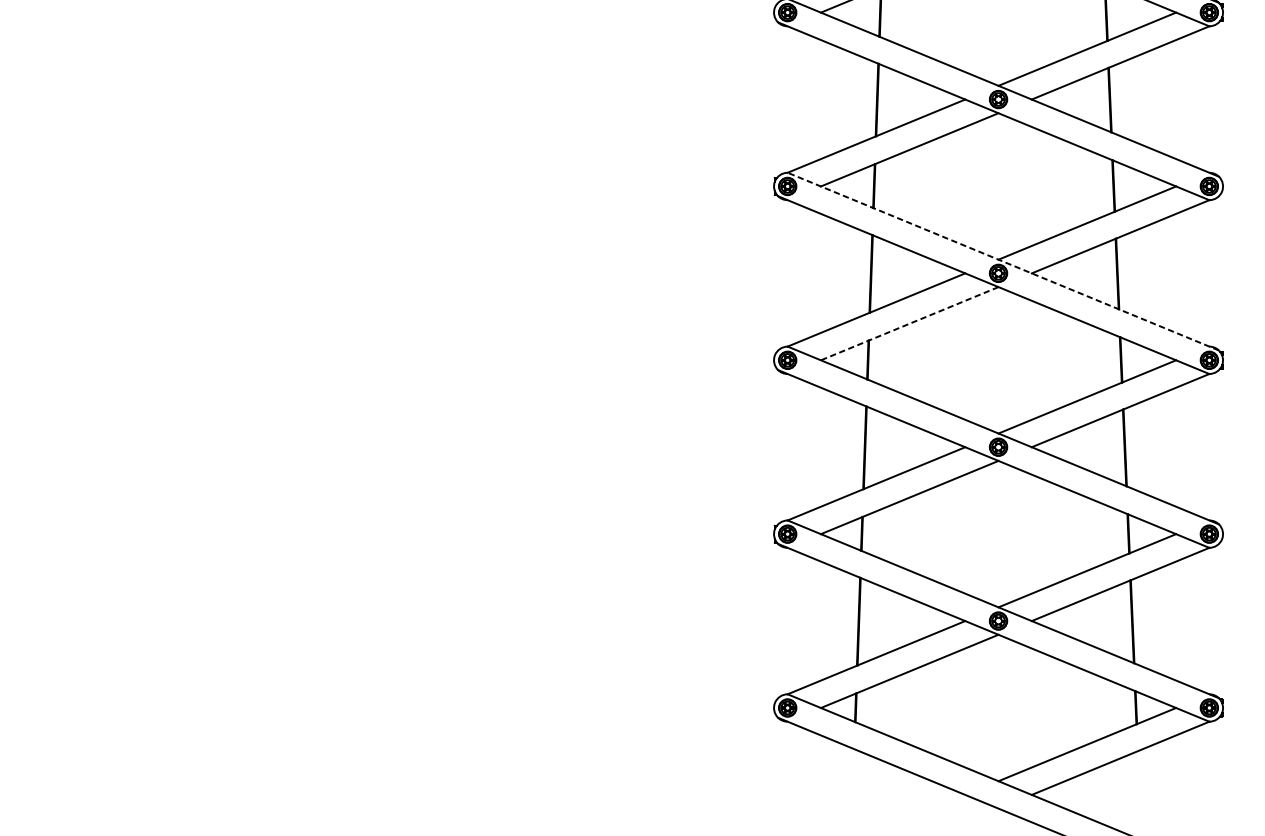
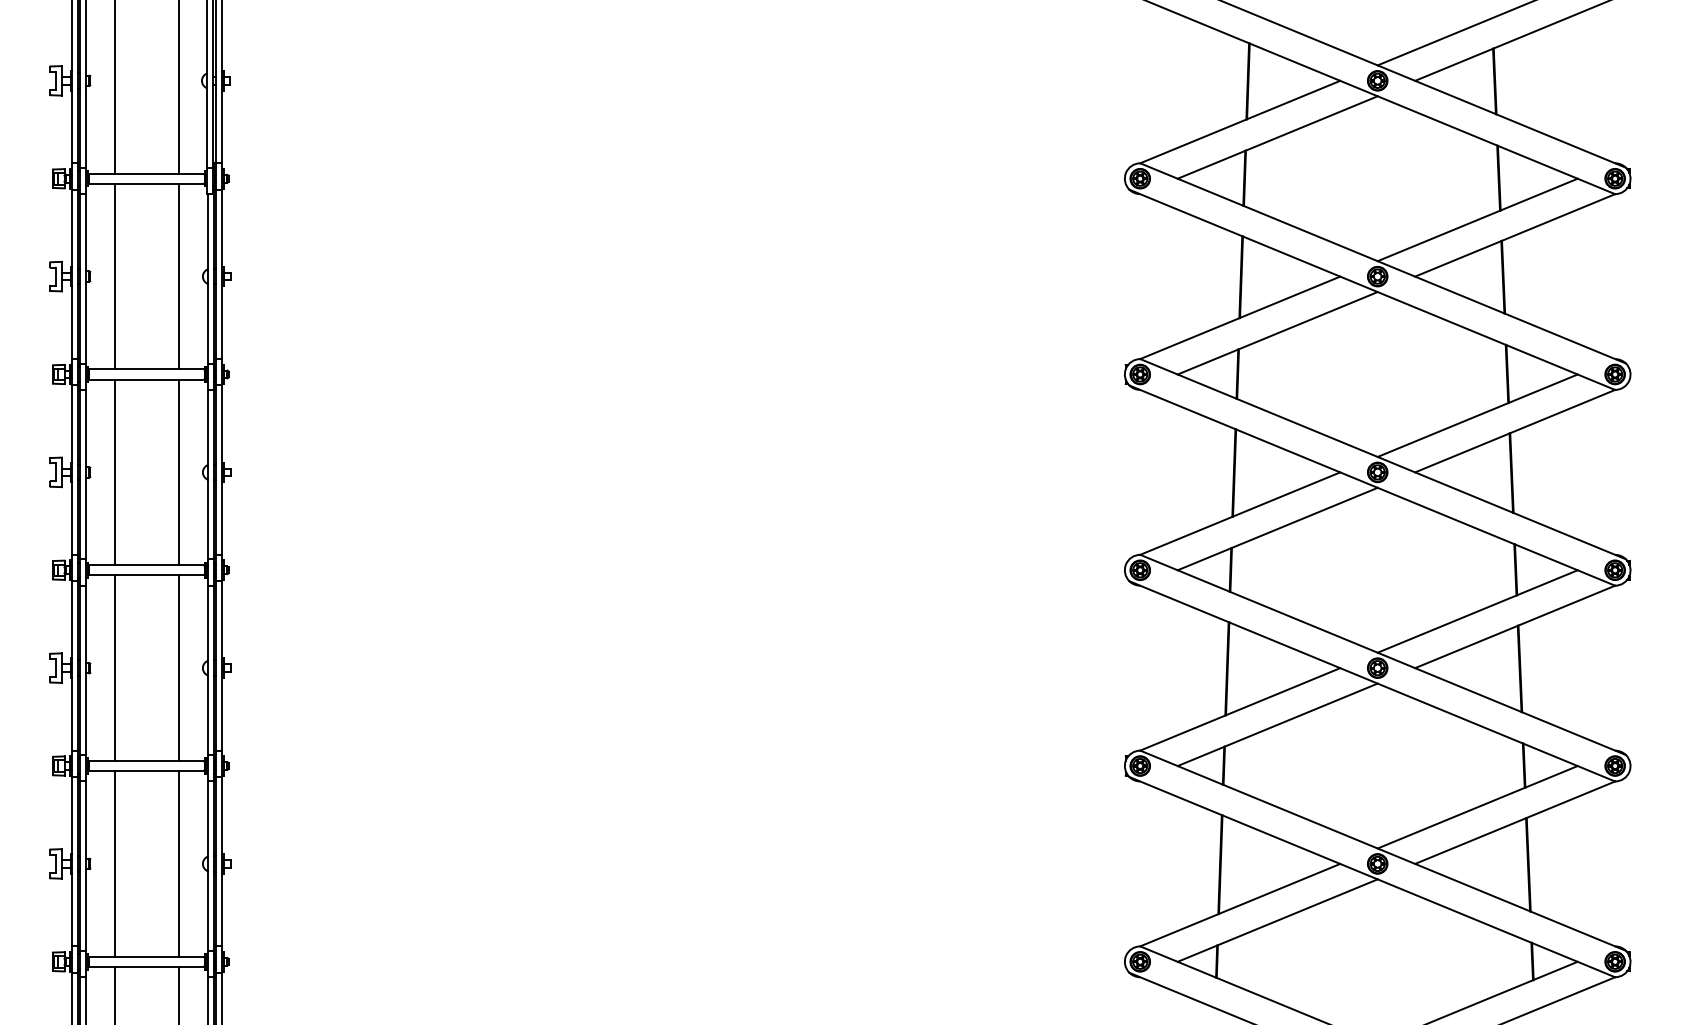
line: (1003, 261) -> (1383, 459), dashed -> solid
line: (909, 324) -> (1277, 529), dashed -> solid

